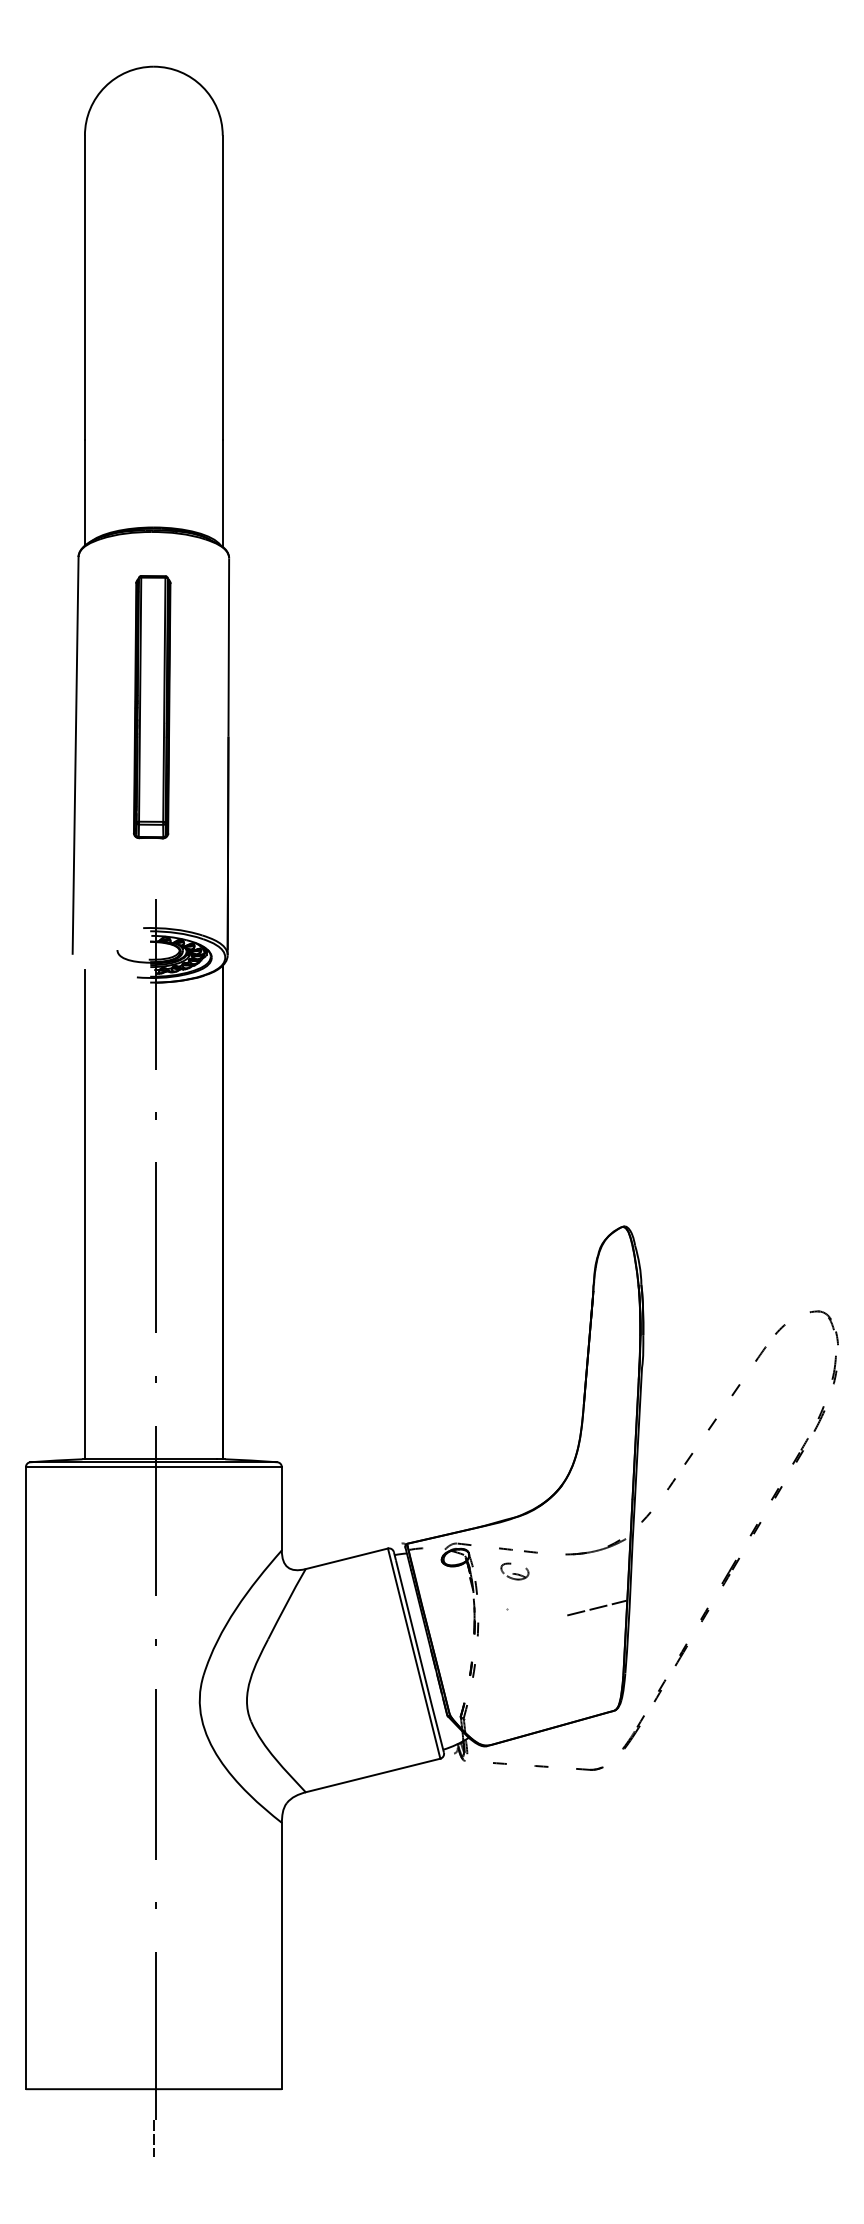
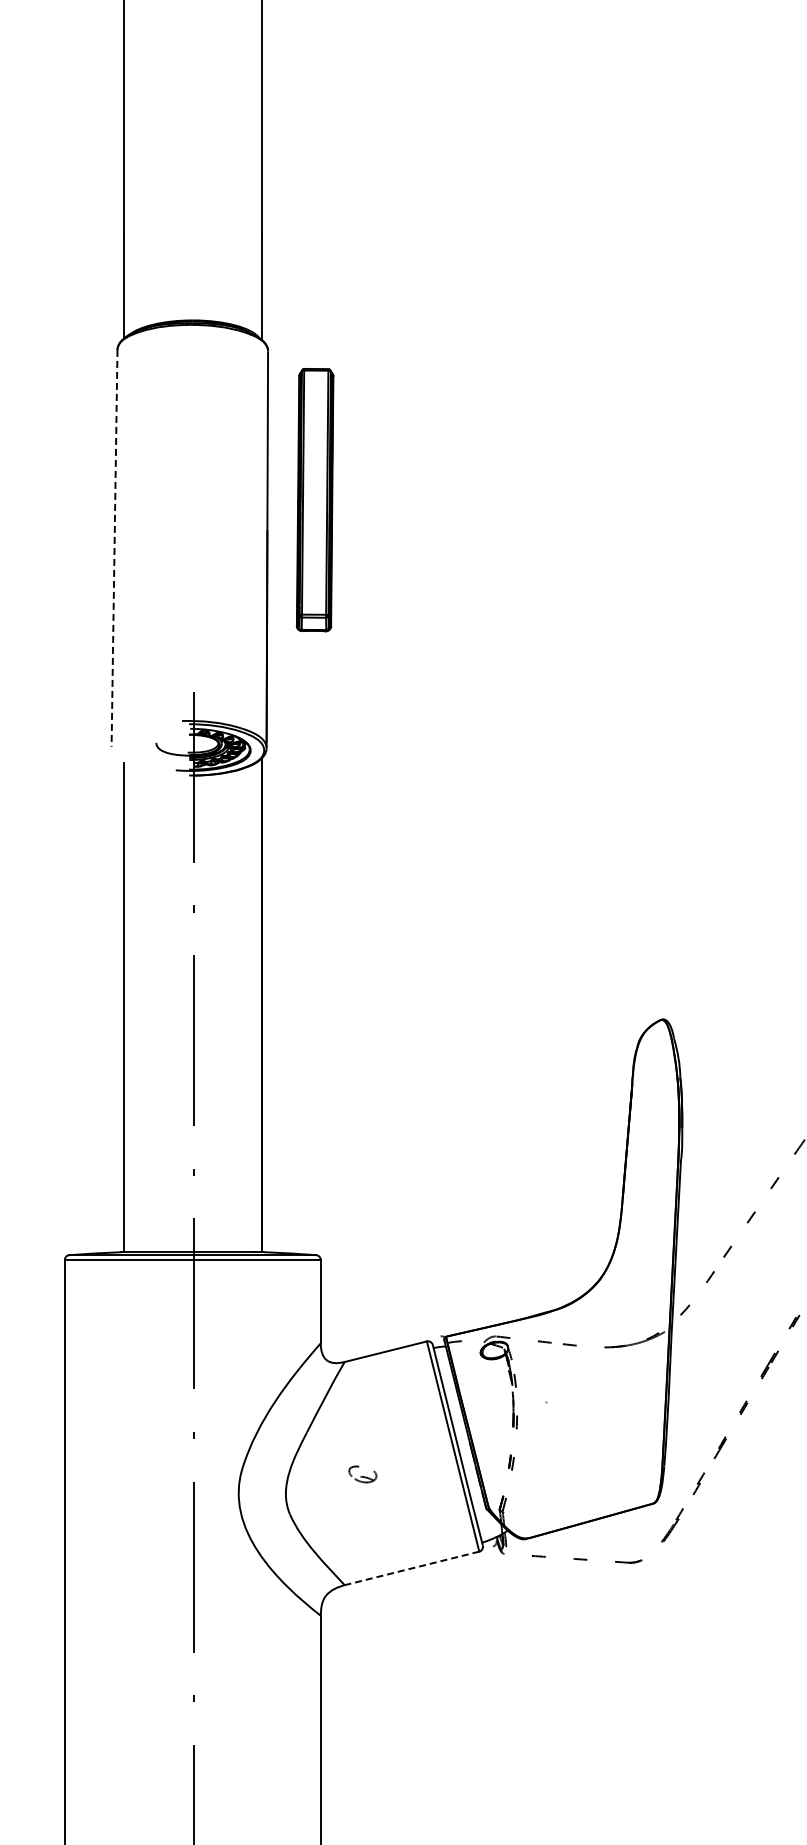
part: (152, 707) -> (315, 500), moved
line: (75, 755) -> (114, 548), solid -> dashed
part: (514, 1571) -> (362, 1474), moved
line: (596, 1607) -> (635, 1400), removed
line: (372, 1775) -> (411, 1568), solid -> dashed

